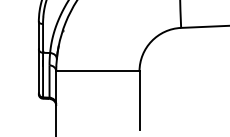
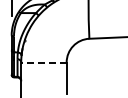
line: (97, 71) -> (43, 62), solid -> dashed

